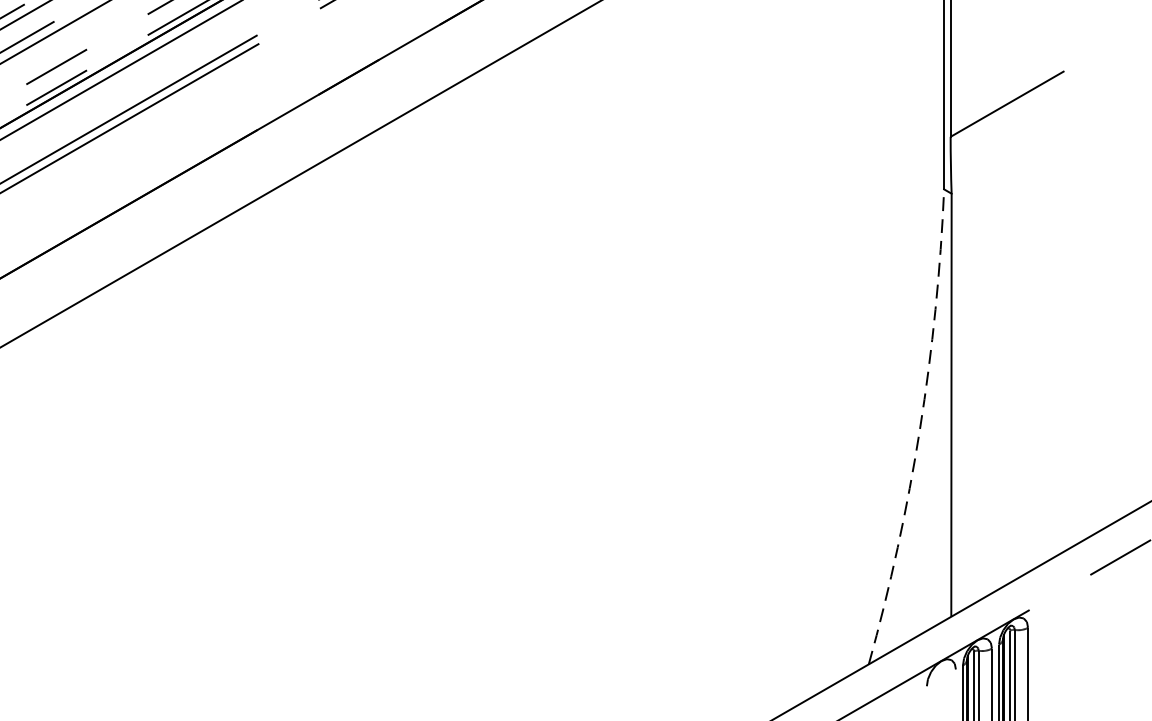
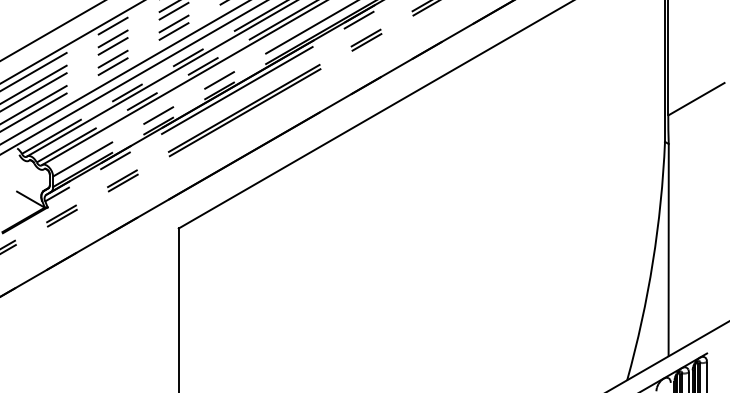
arc: (919, 429) -> (652, 262), dashed -> solid

